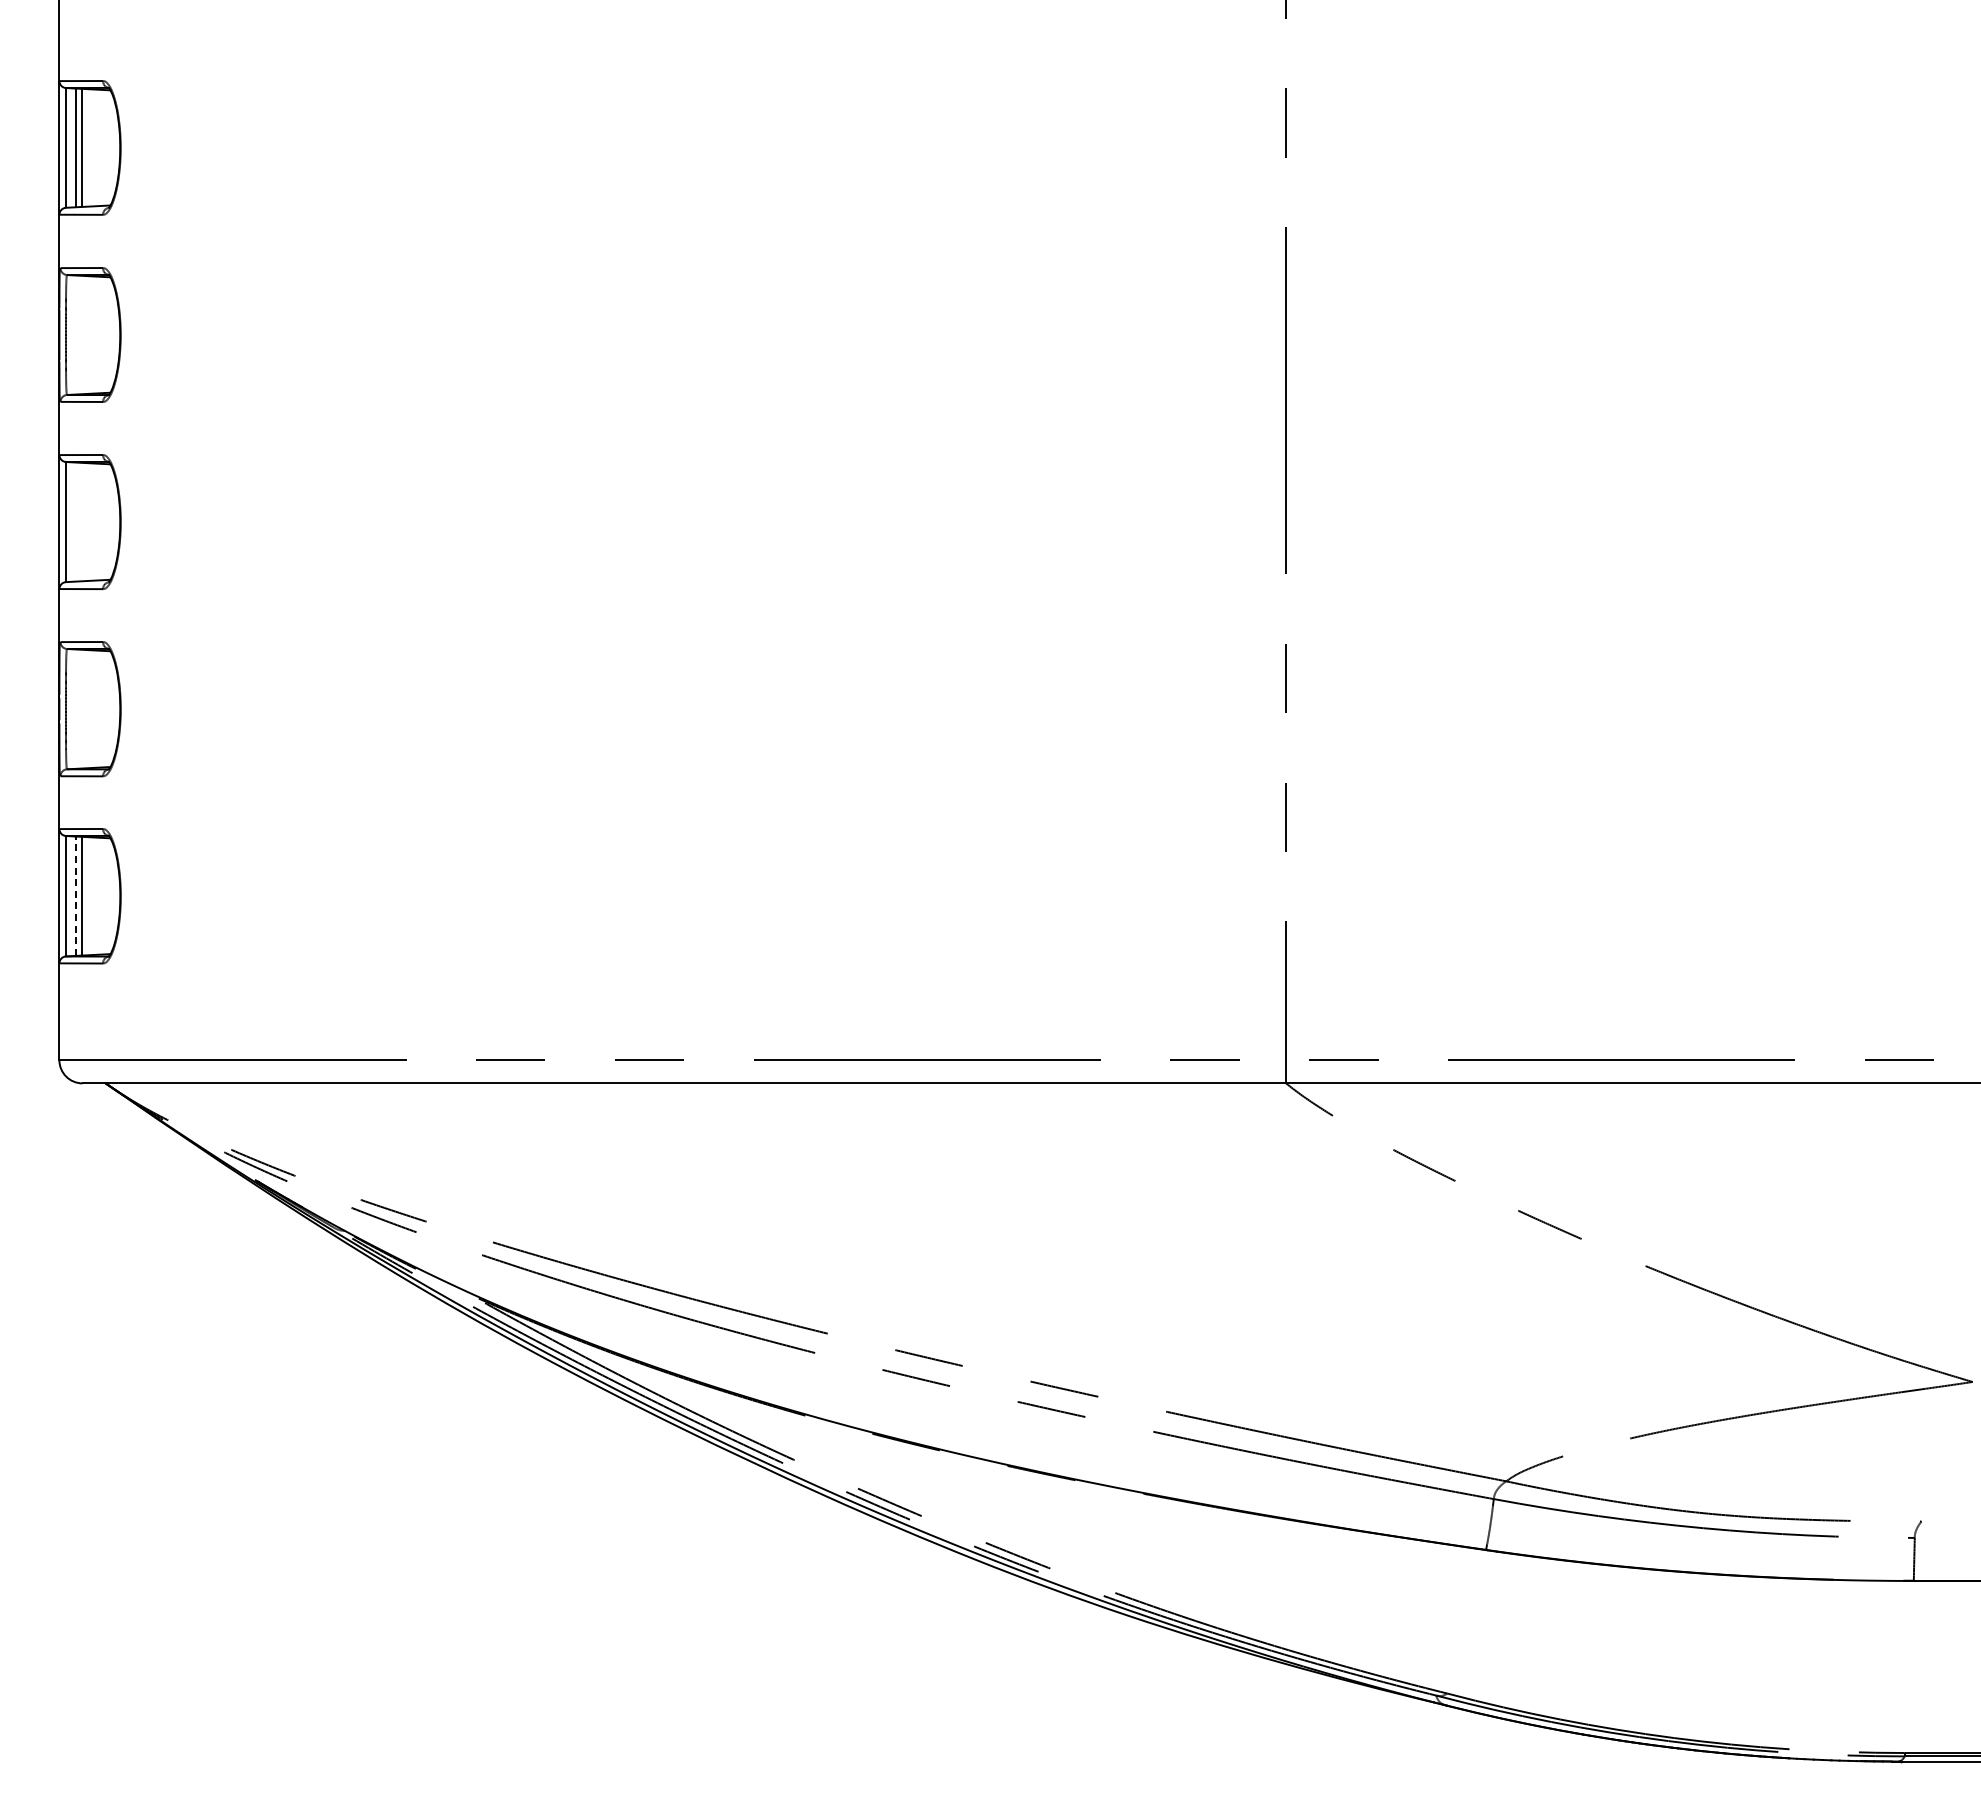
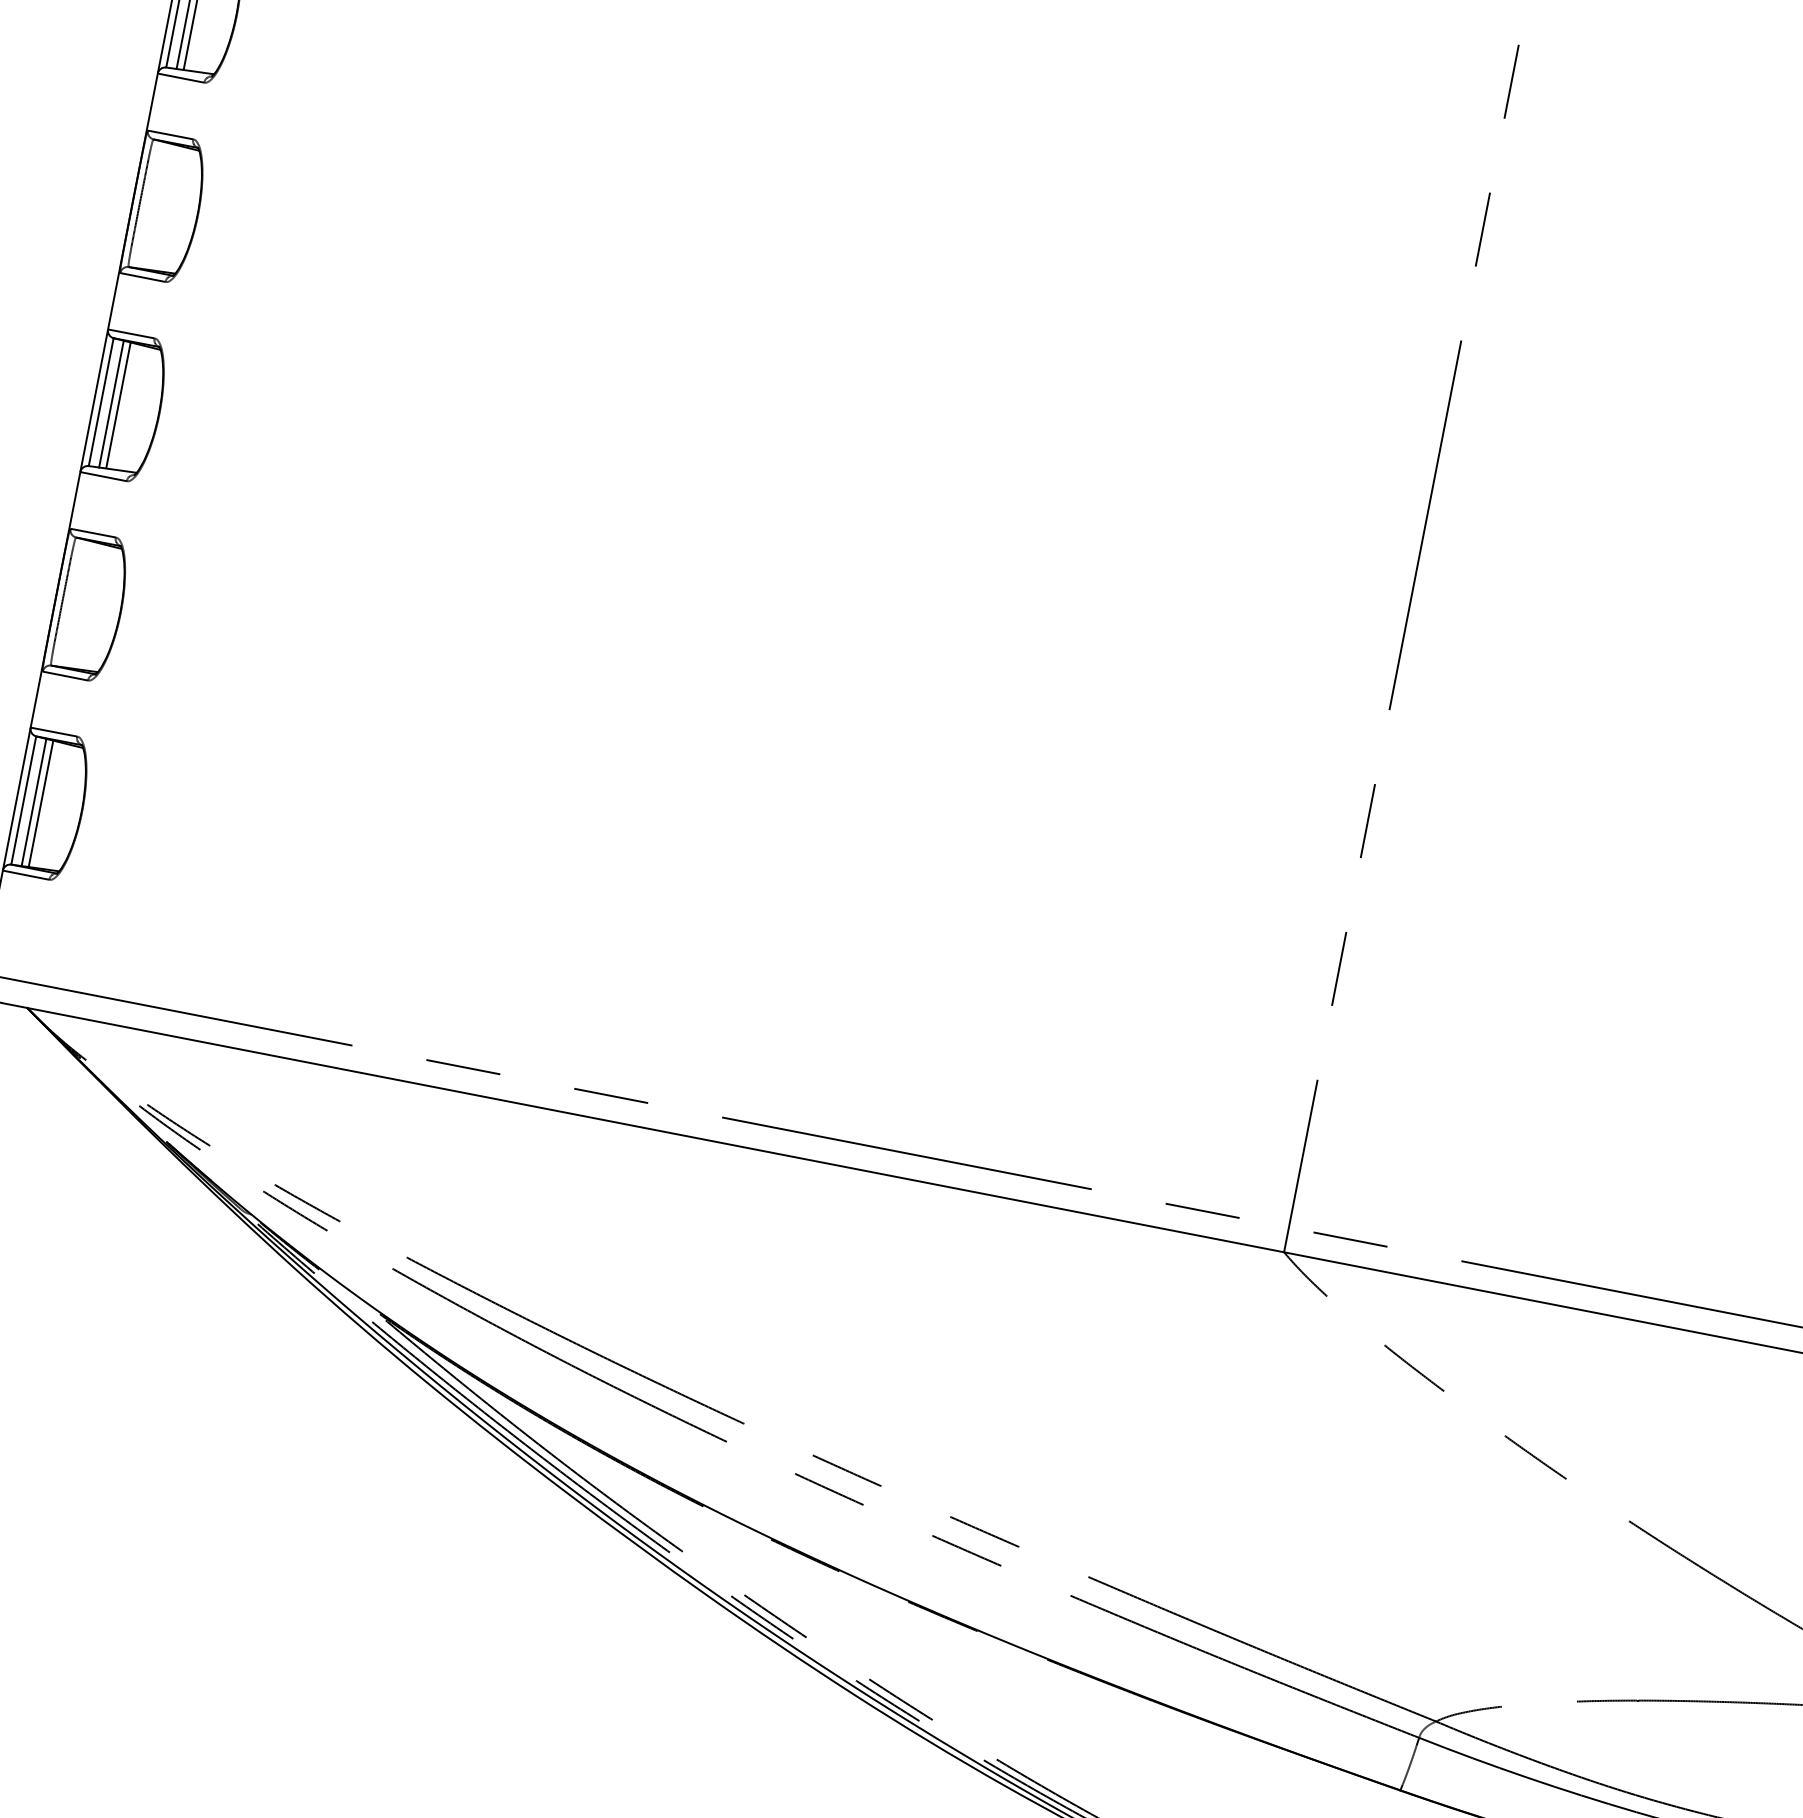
line: (75, 521) -> (111, 403), added
line: (82, 521) -> (118, 404), added
line: (75, 896) -> (33, 802), dashed -> solid

